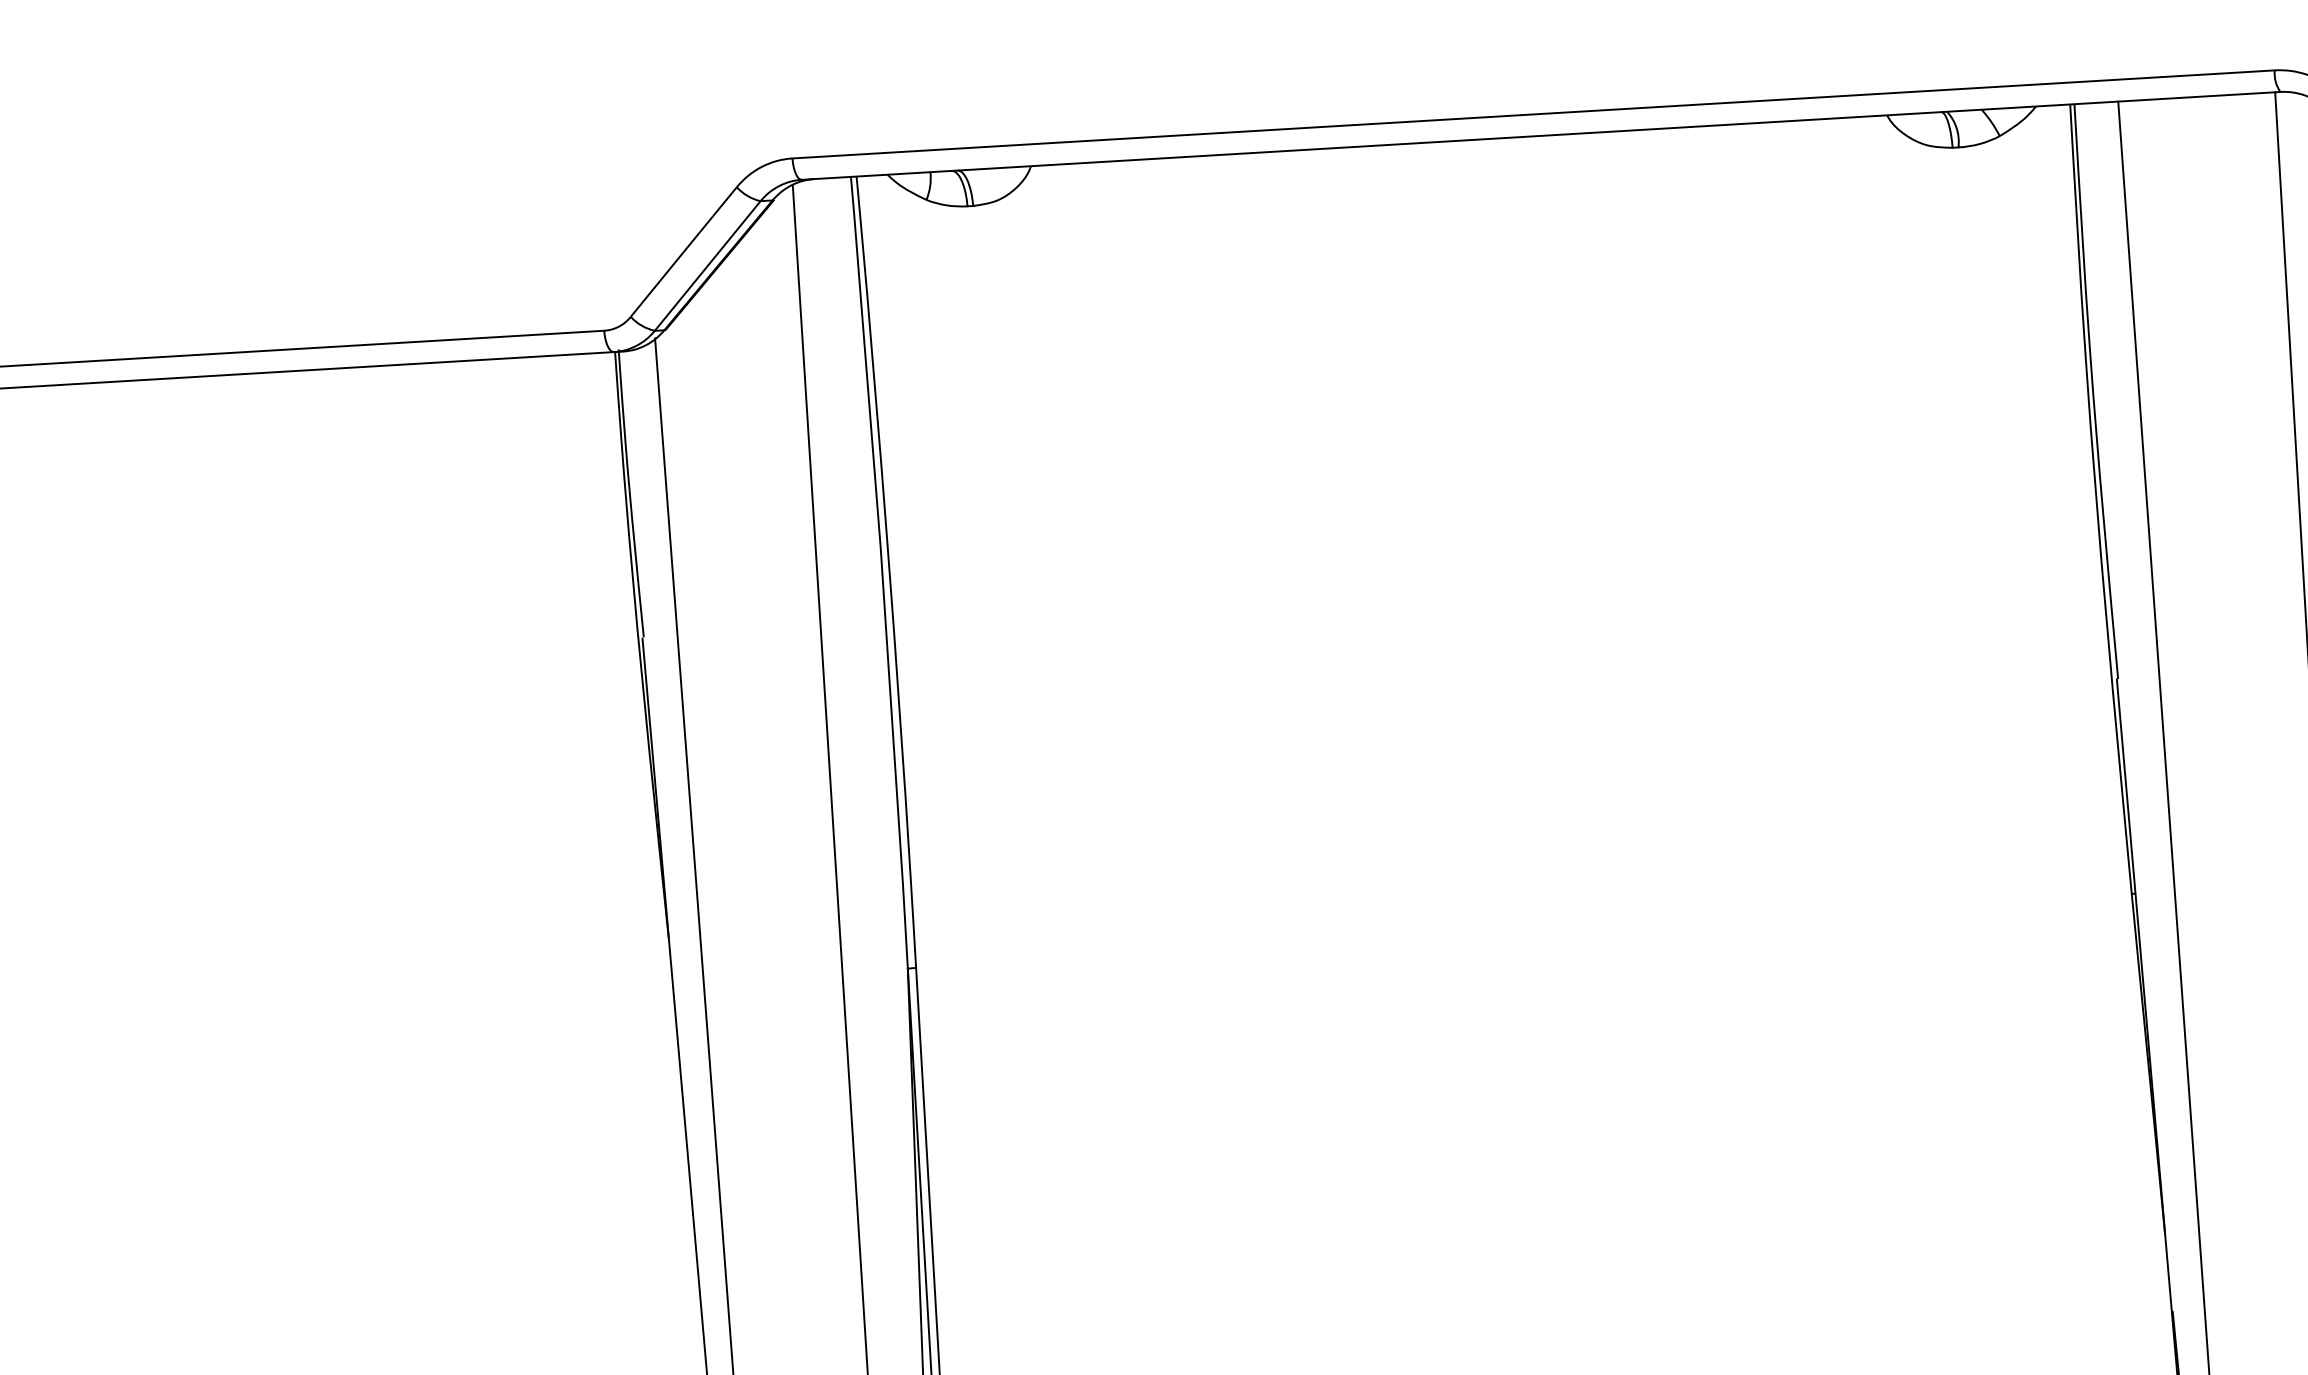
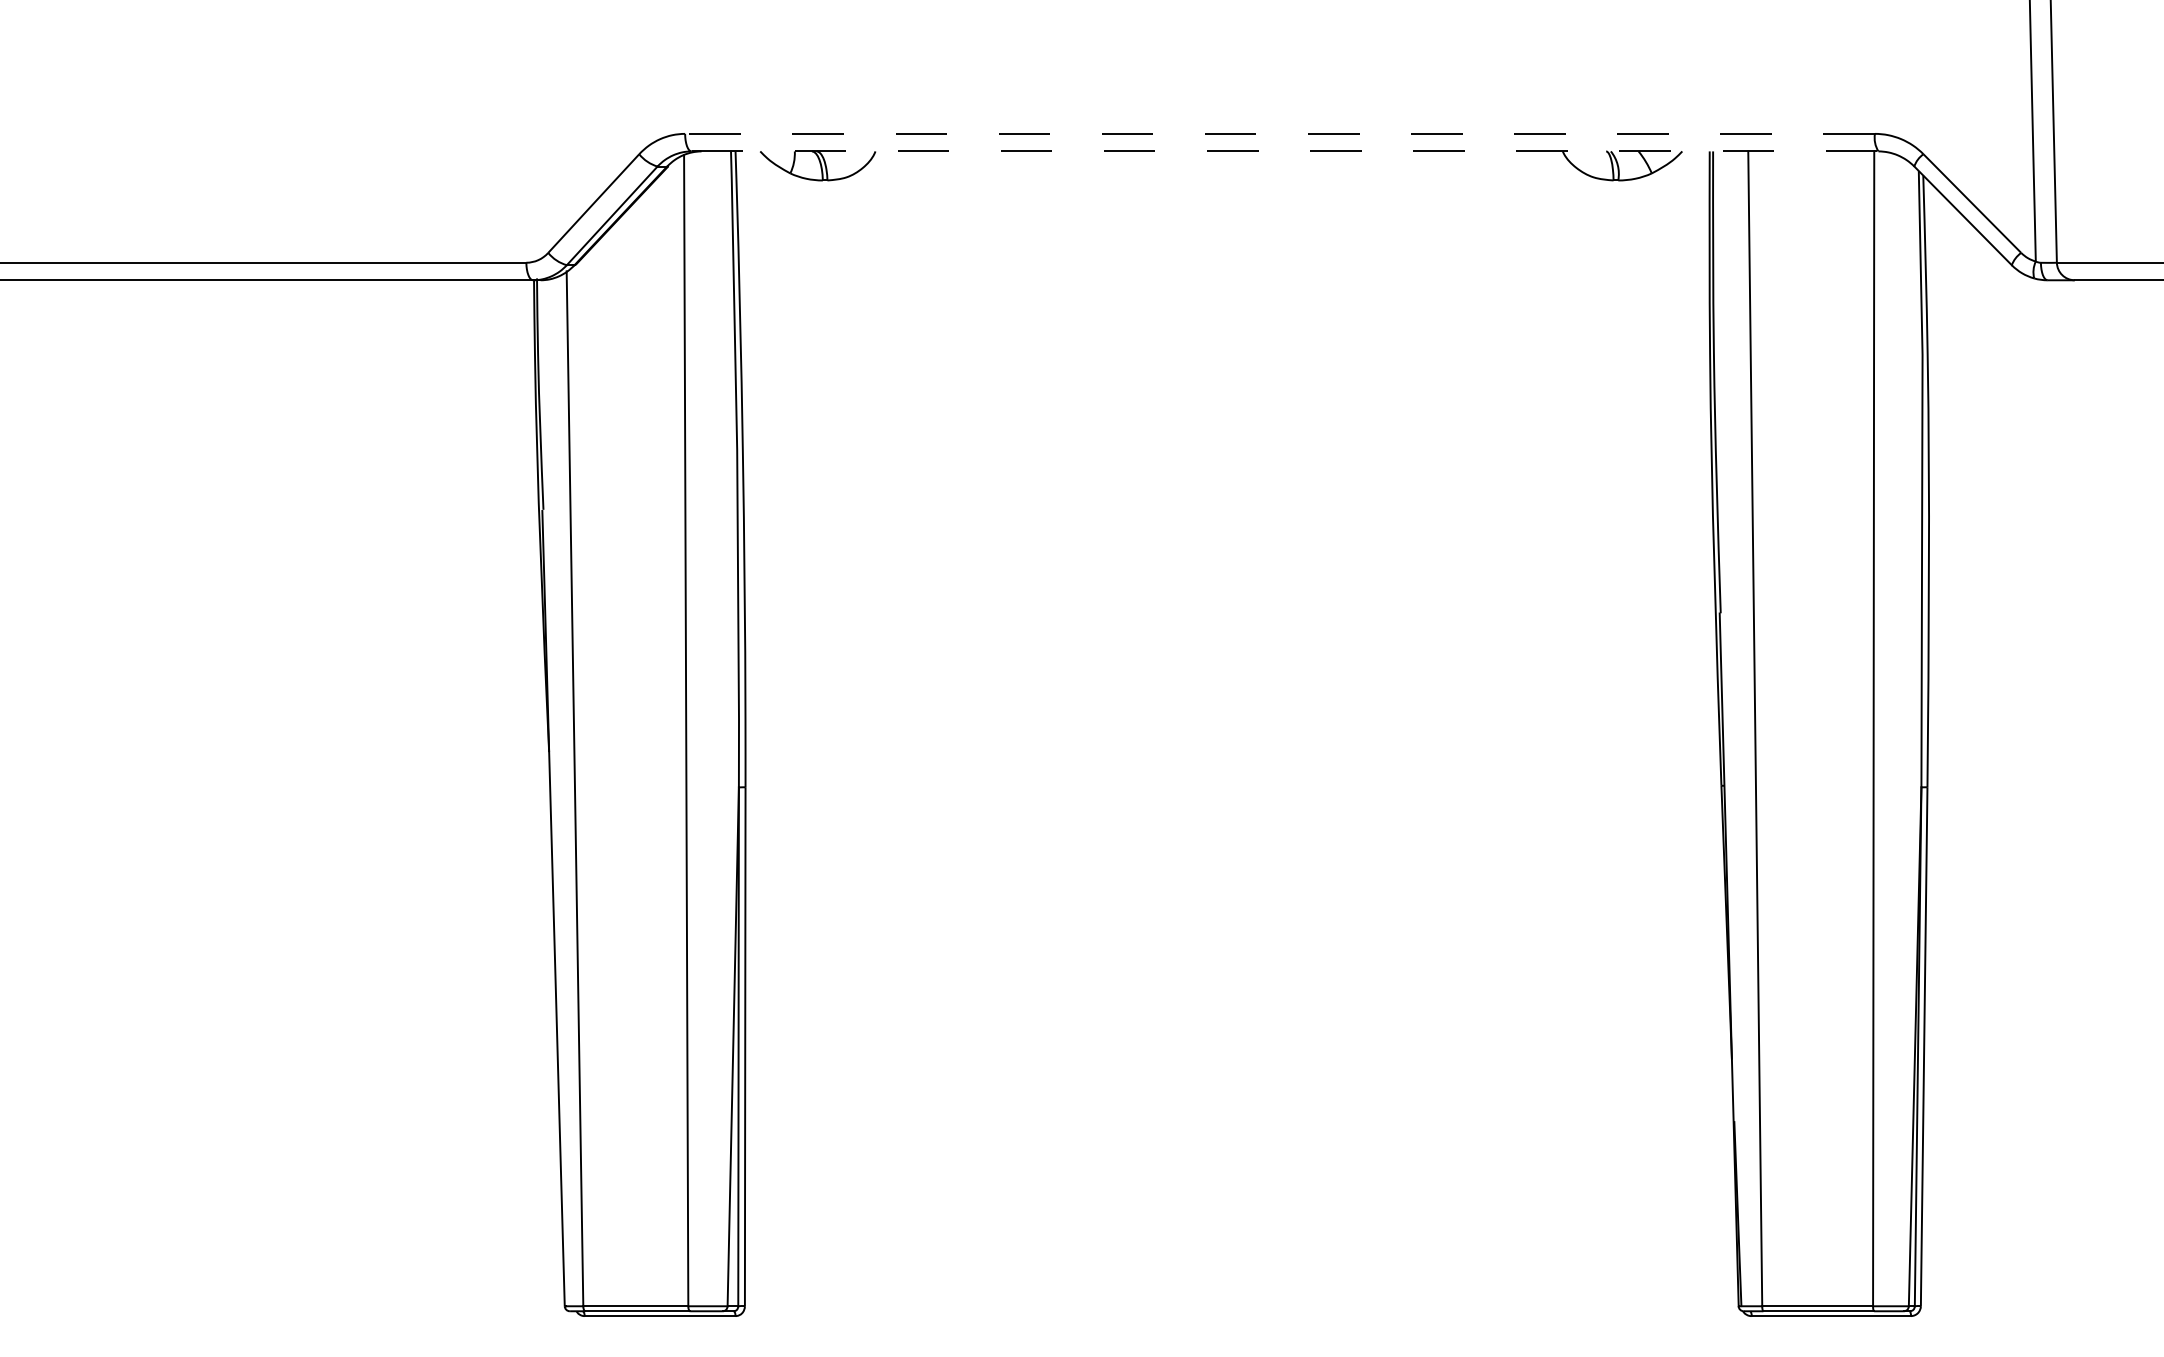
line: (1534, 113) -> (1280, 133), solid -> dashed
line: (1541, 135) -> (1285, 151), solid -> dashed

